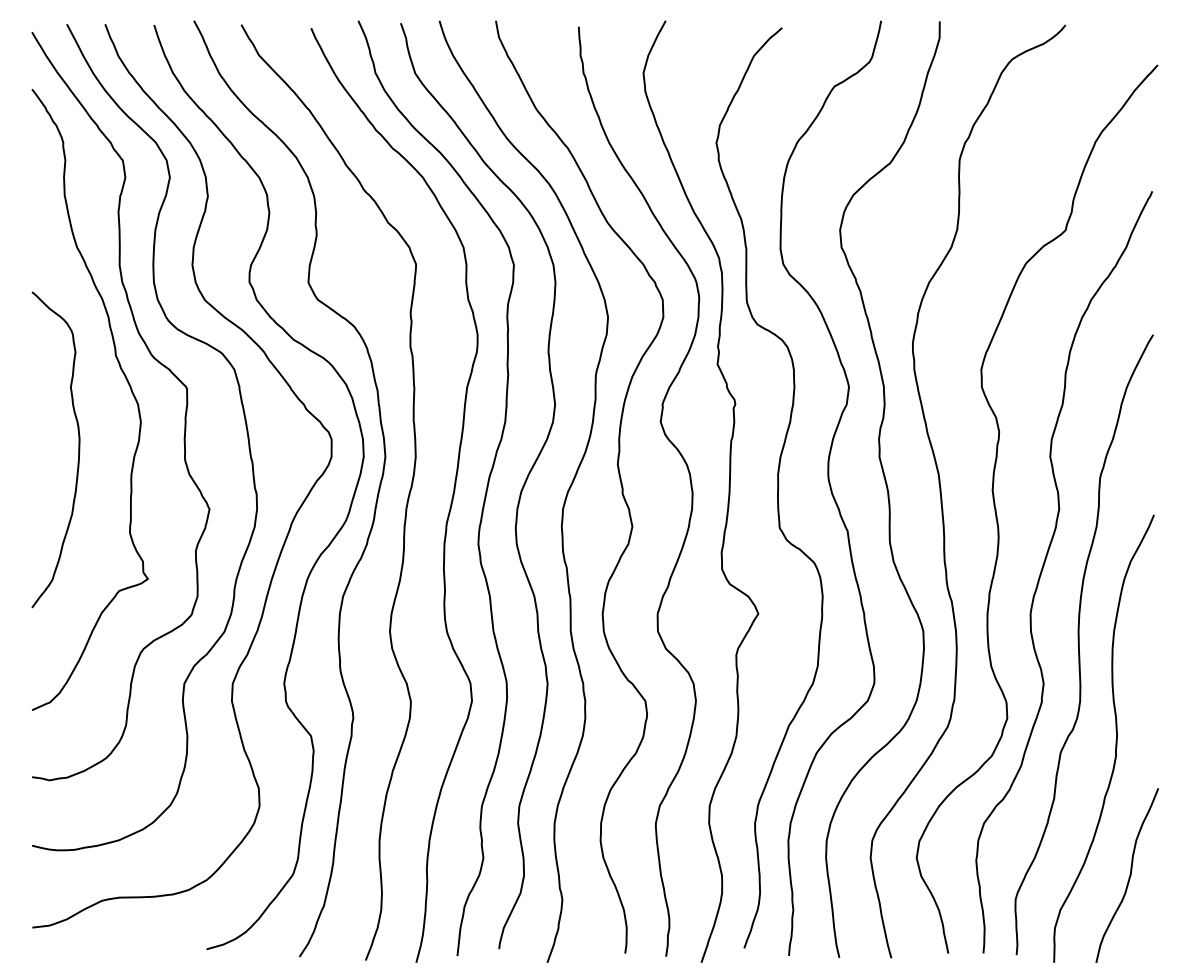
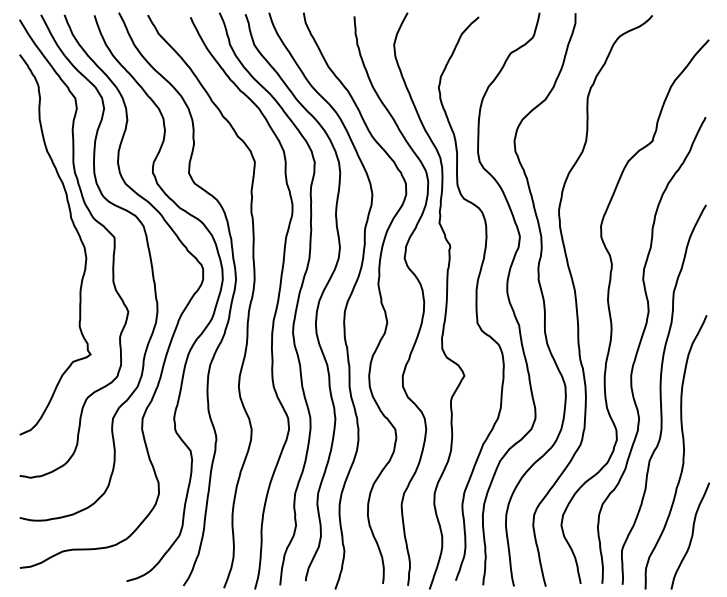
curve: (77, 449) -> (47, 275), removed

